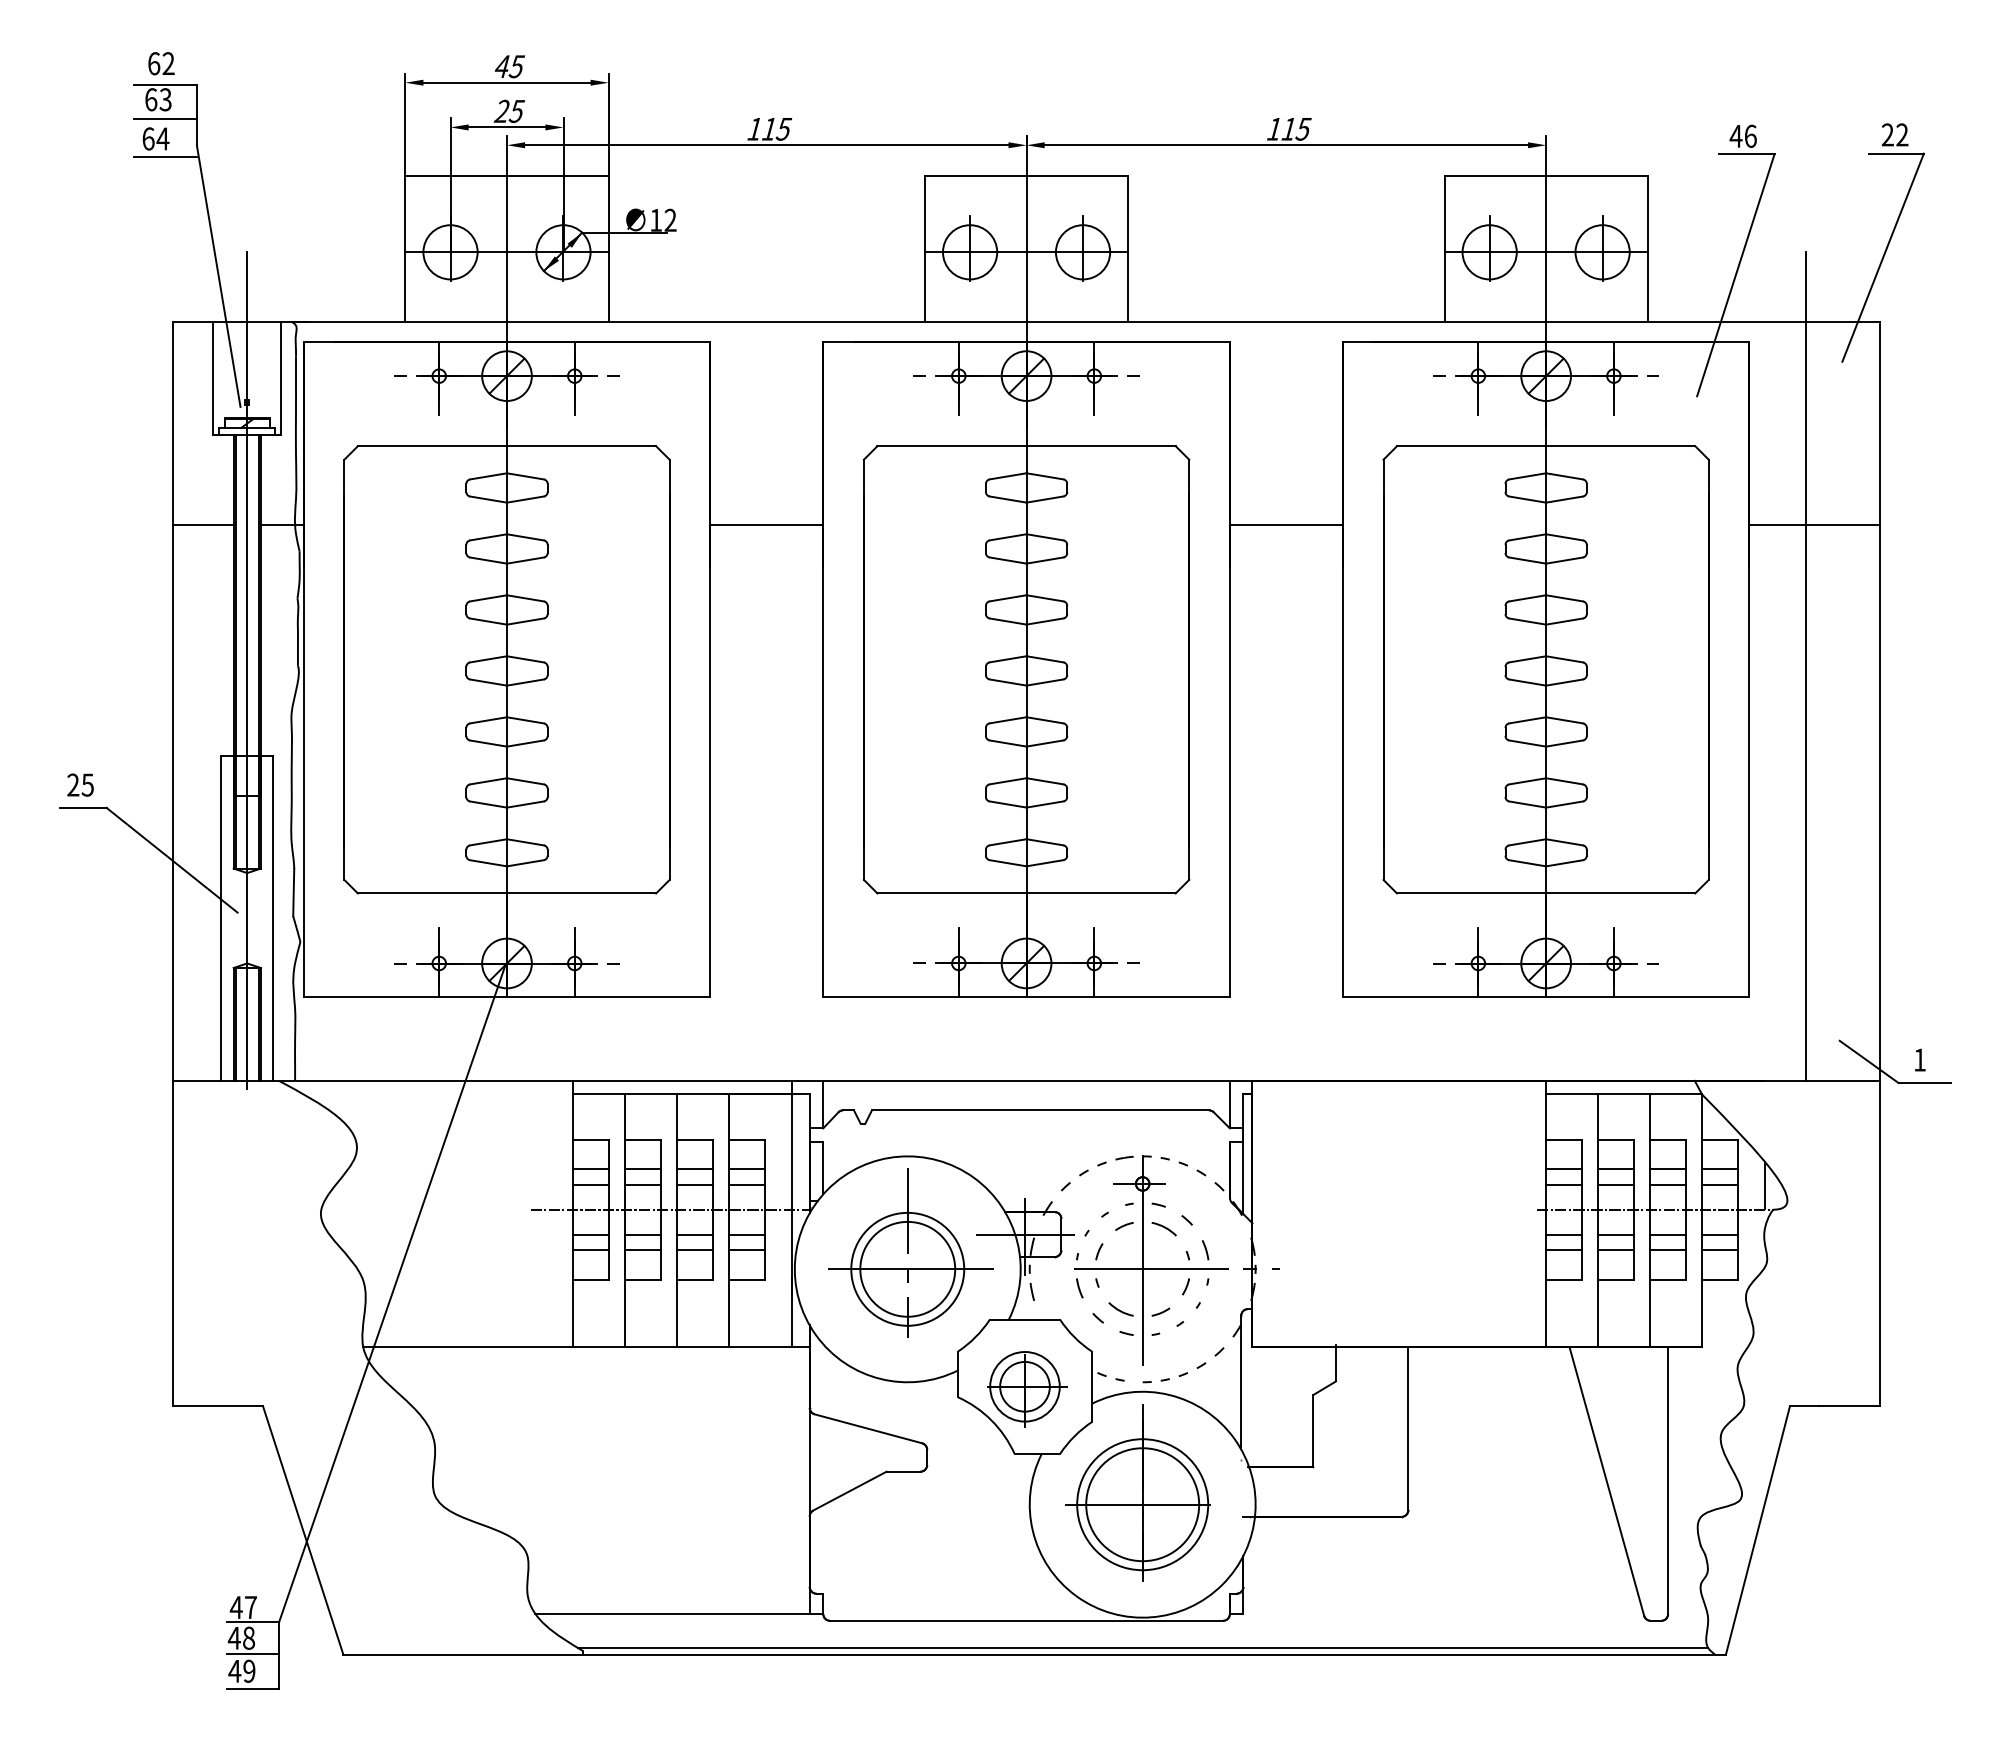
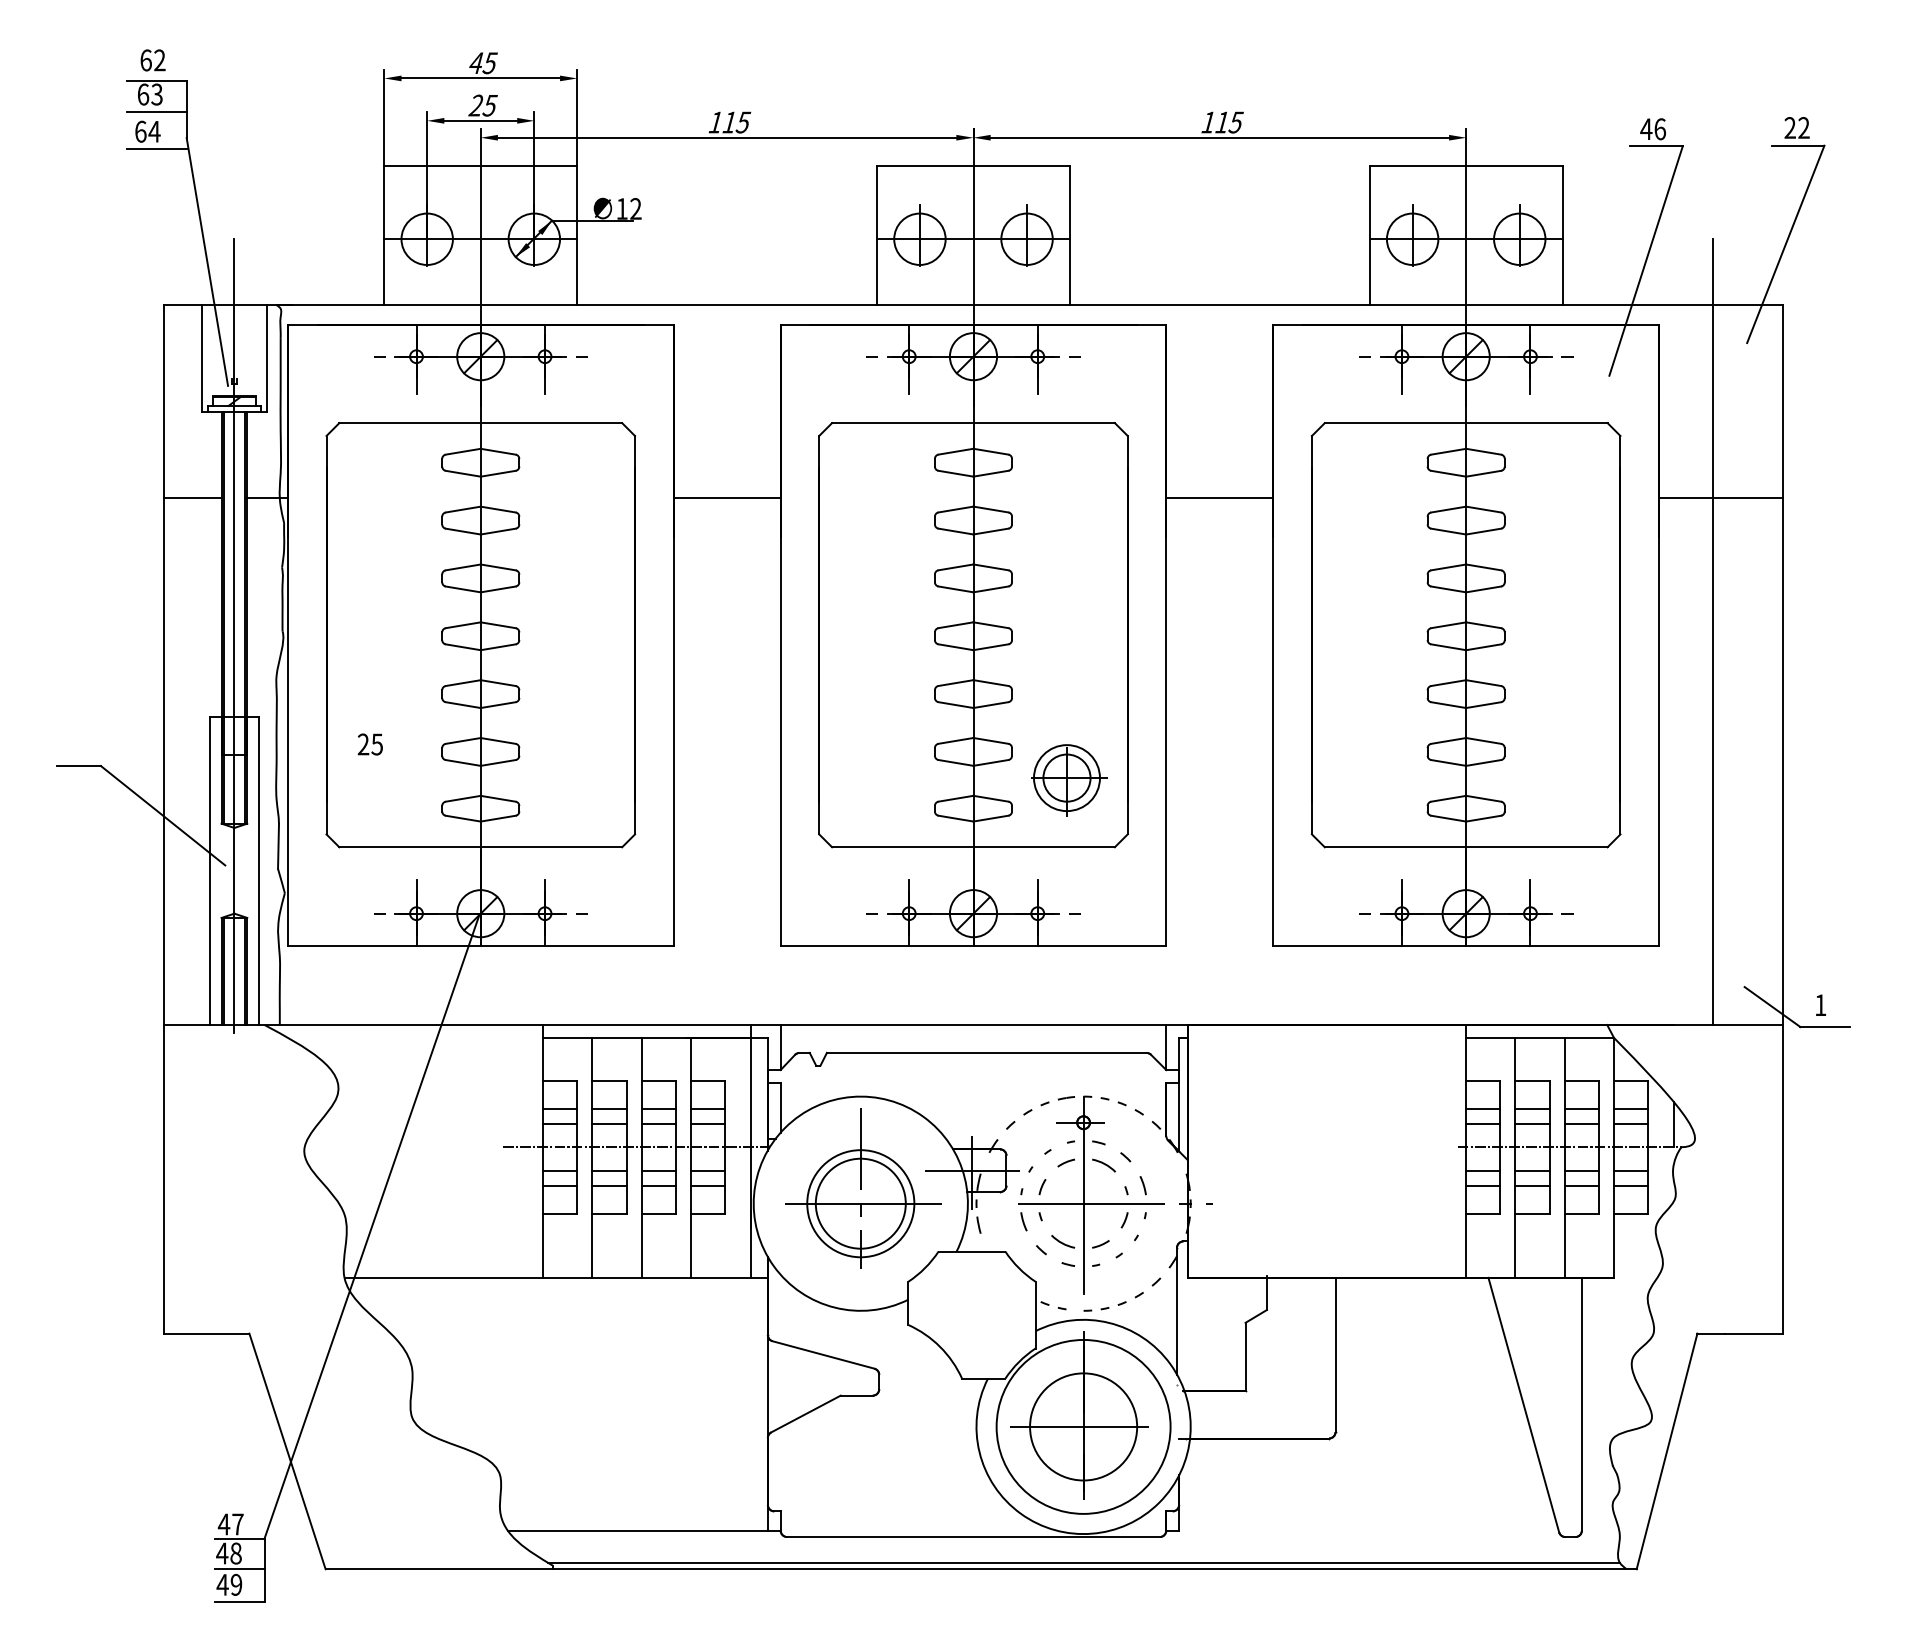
text: (79, 785) -> (369, 744), moved
part: (1027, 1389) -> (1069, 780), moved
circle: (1142, 1504) -> (1083, 1426), size x1.4

